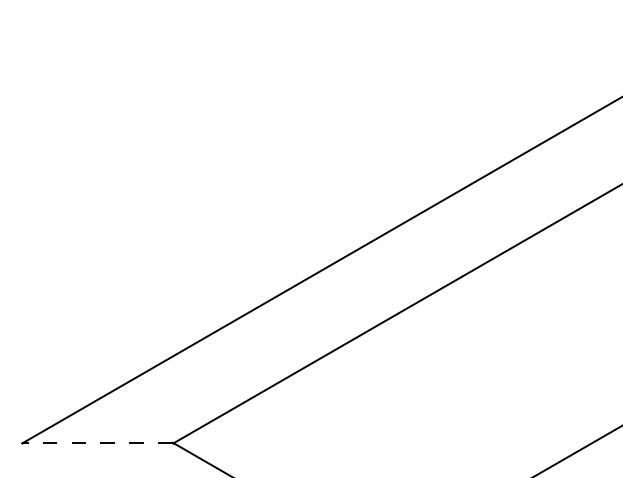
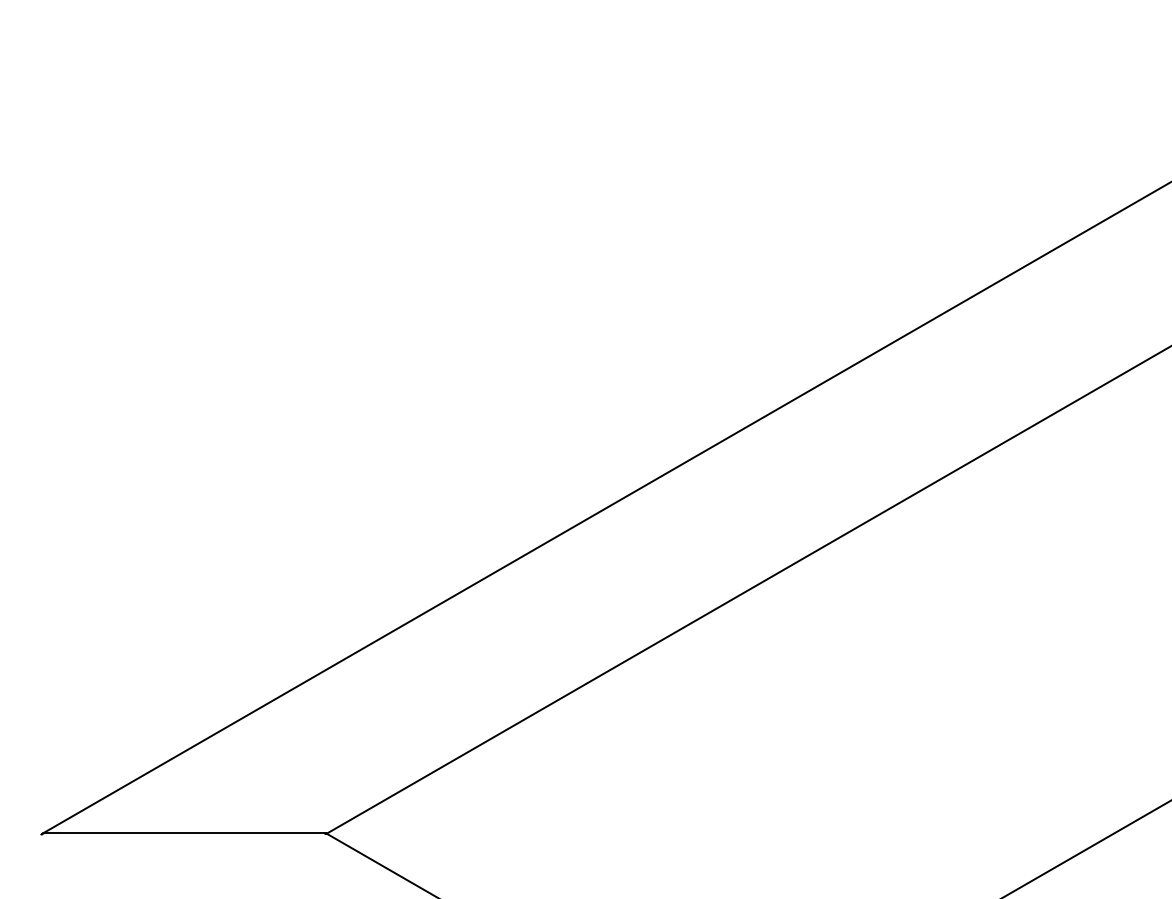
line: (97, 442) -> (183, 832), dashed -> solid

